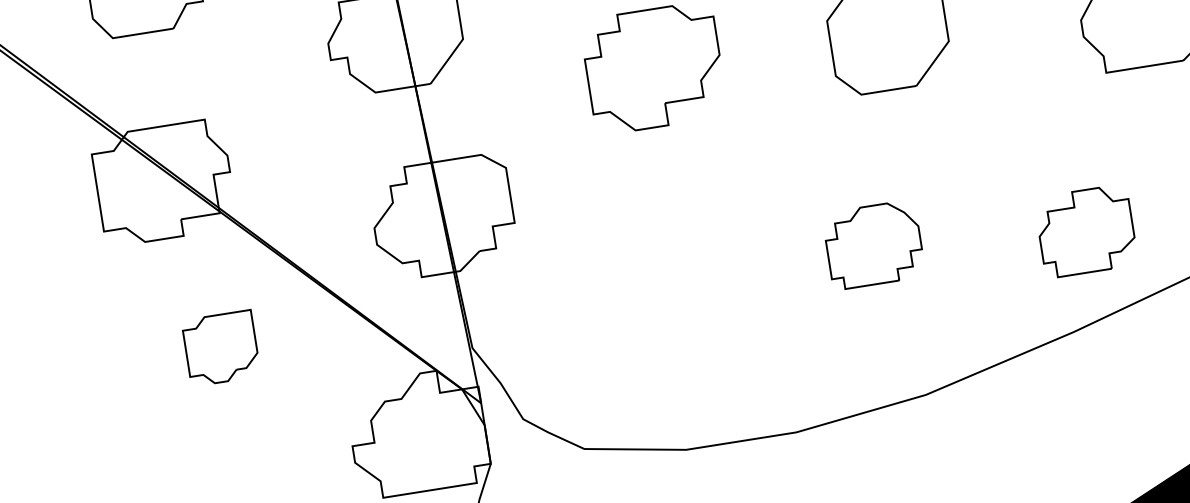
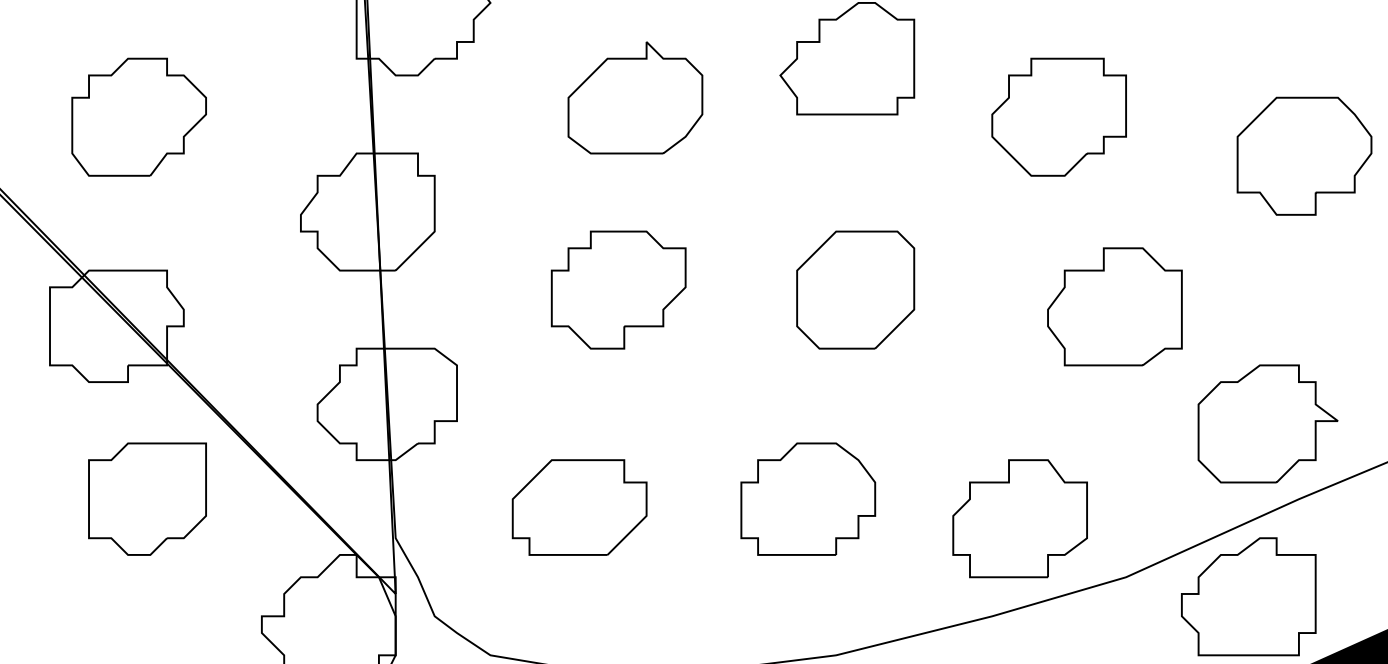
part: (1085, 231) -> (1019, 518), size x1.43
part: (874, 244) -> (808, 498), size x1.43
part: (649, 289) -> (579, 507), added
part: (221, 347) -> (147, 498), size x1.67

